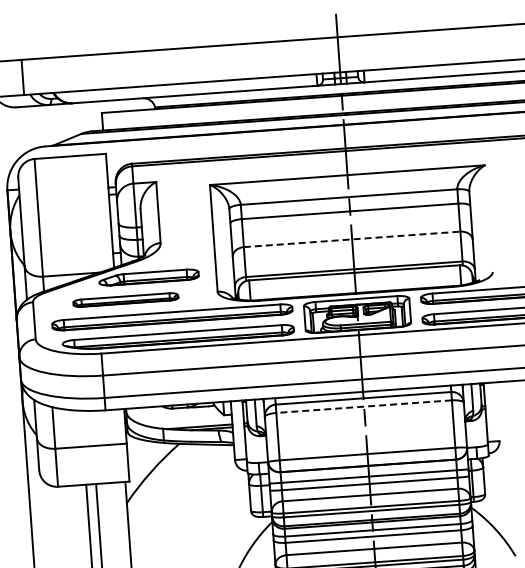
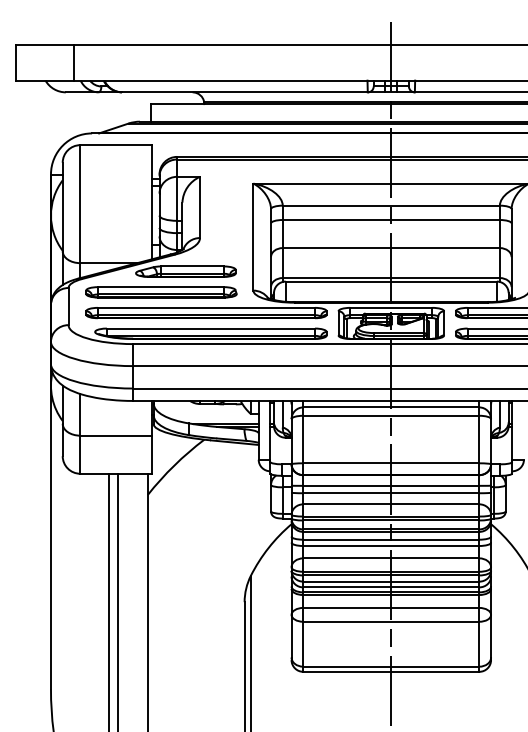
line: (352, 239) -> (391, 248), dashed -> solid
part: (126, 300) -> (161, 292), size x1.43
line: (363, 406) -> (390, 415), dashed -> solid

